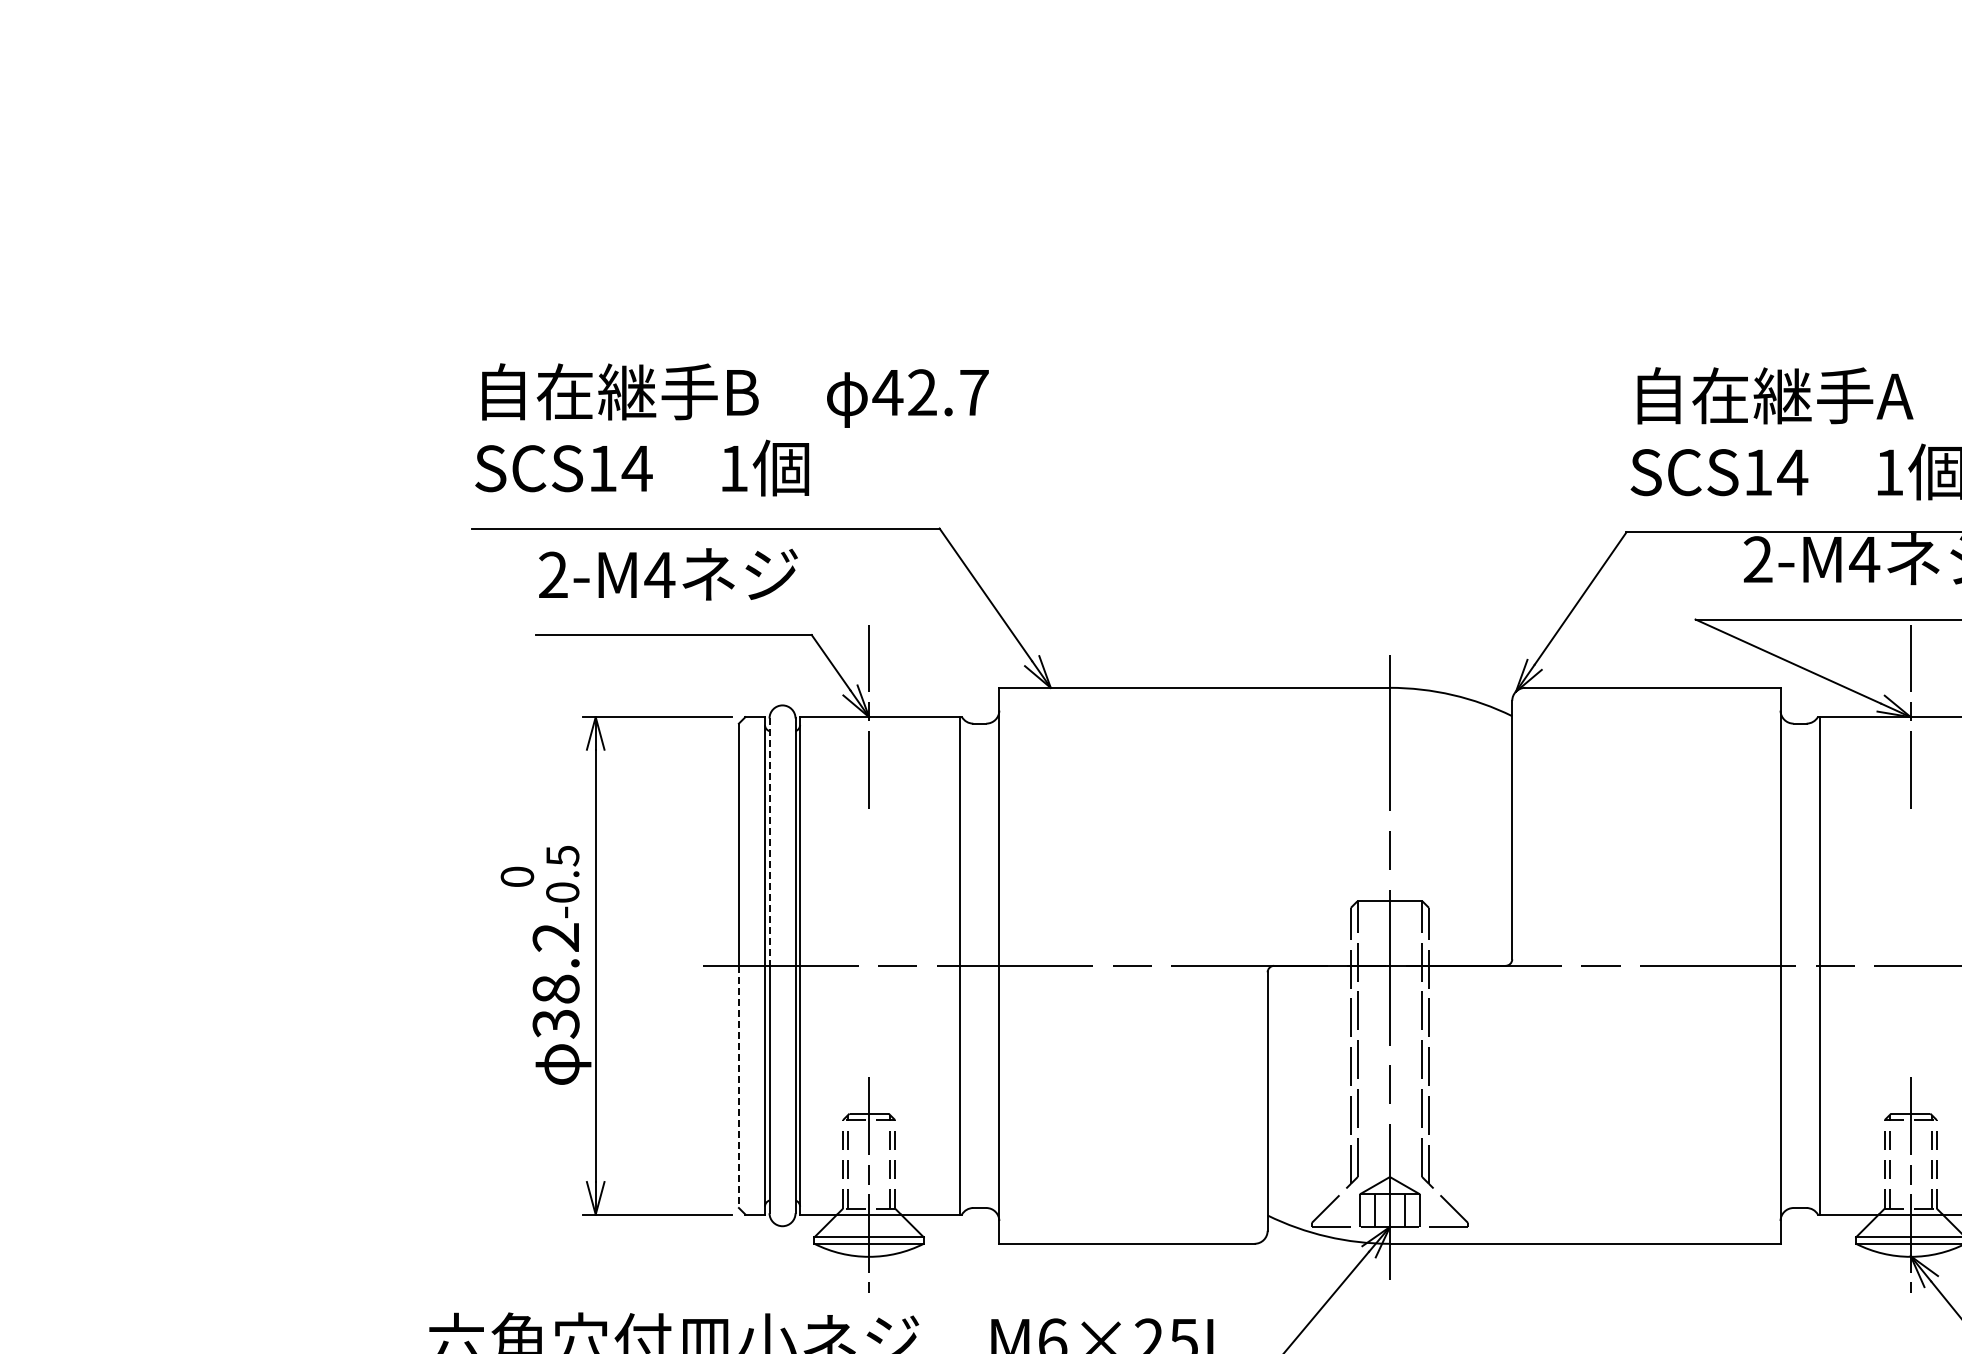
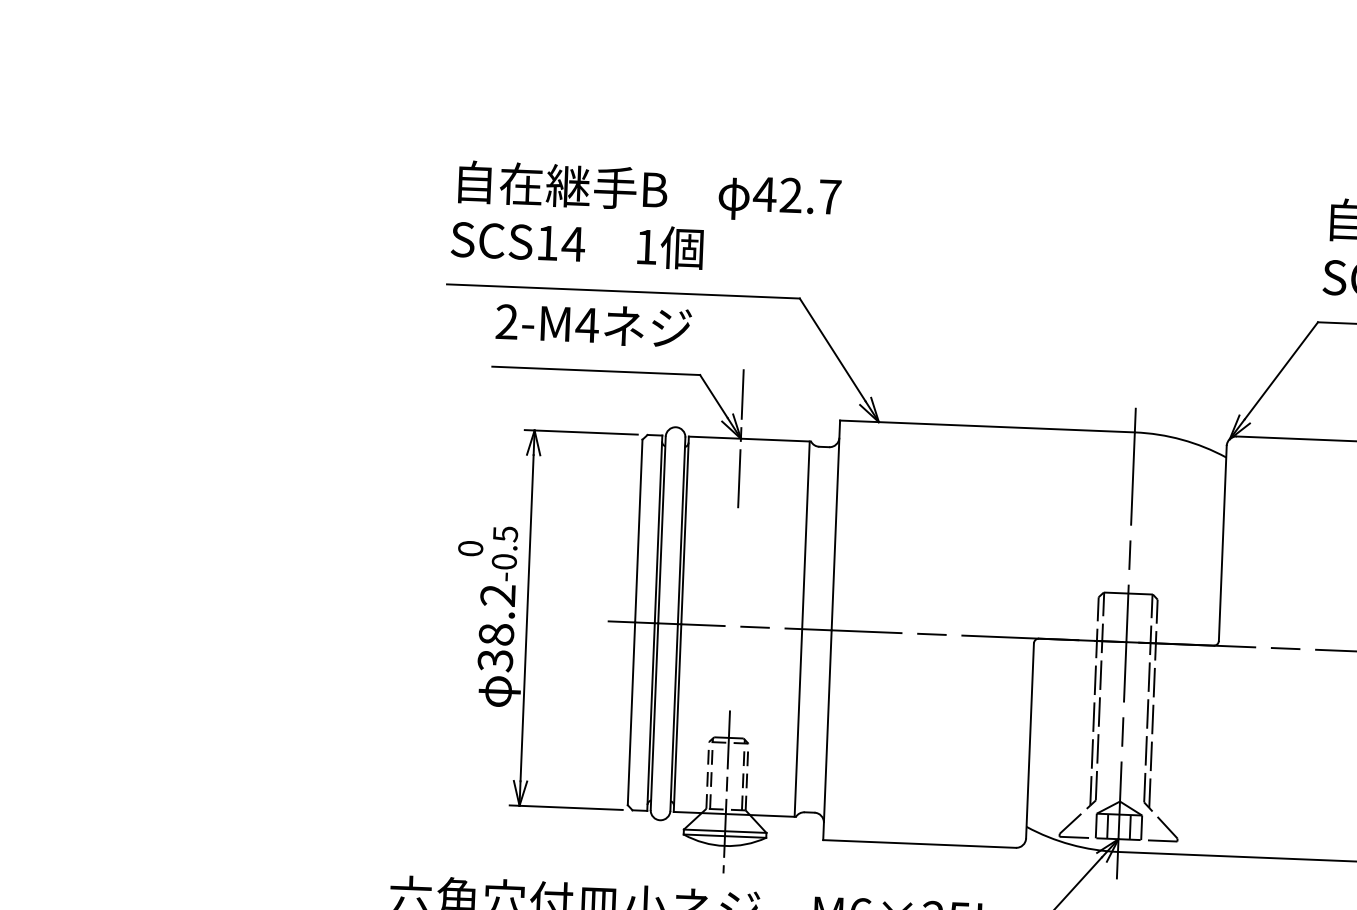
line: (769, 842) -> (661, 530), dashed -> solid
line: (738, 1087) -> (631, 714), dashed -> solid

